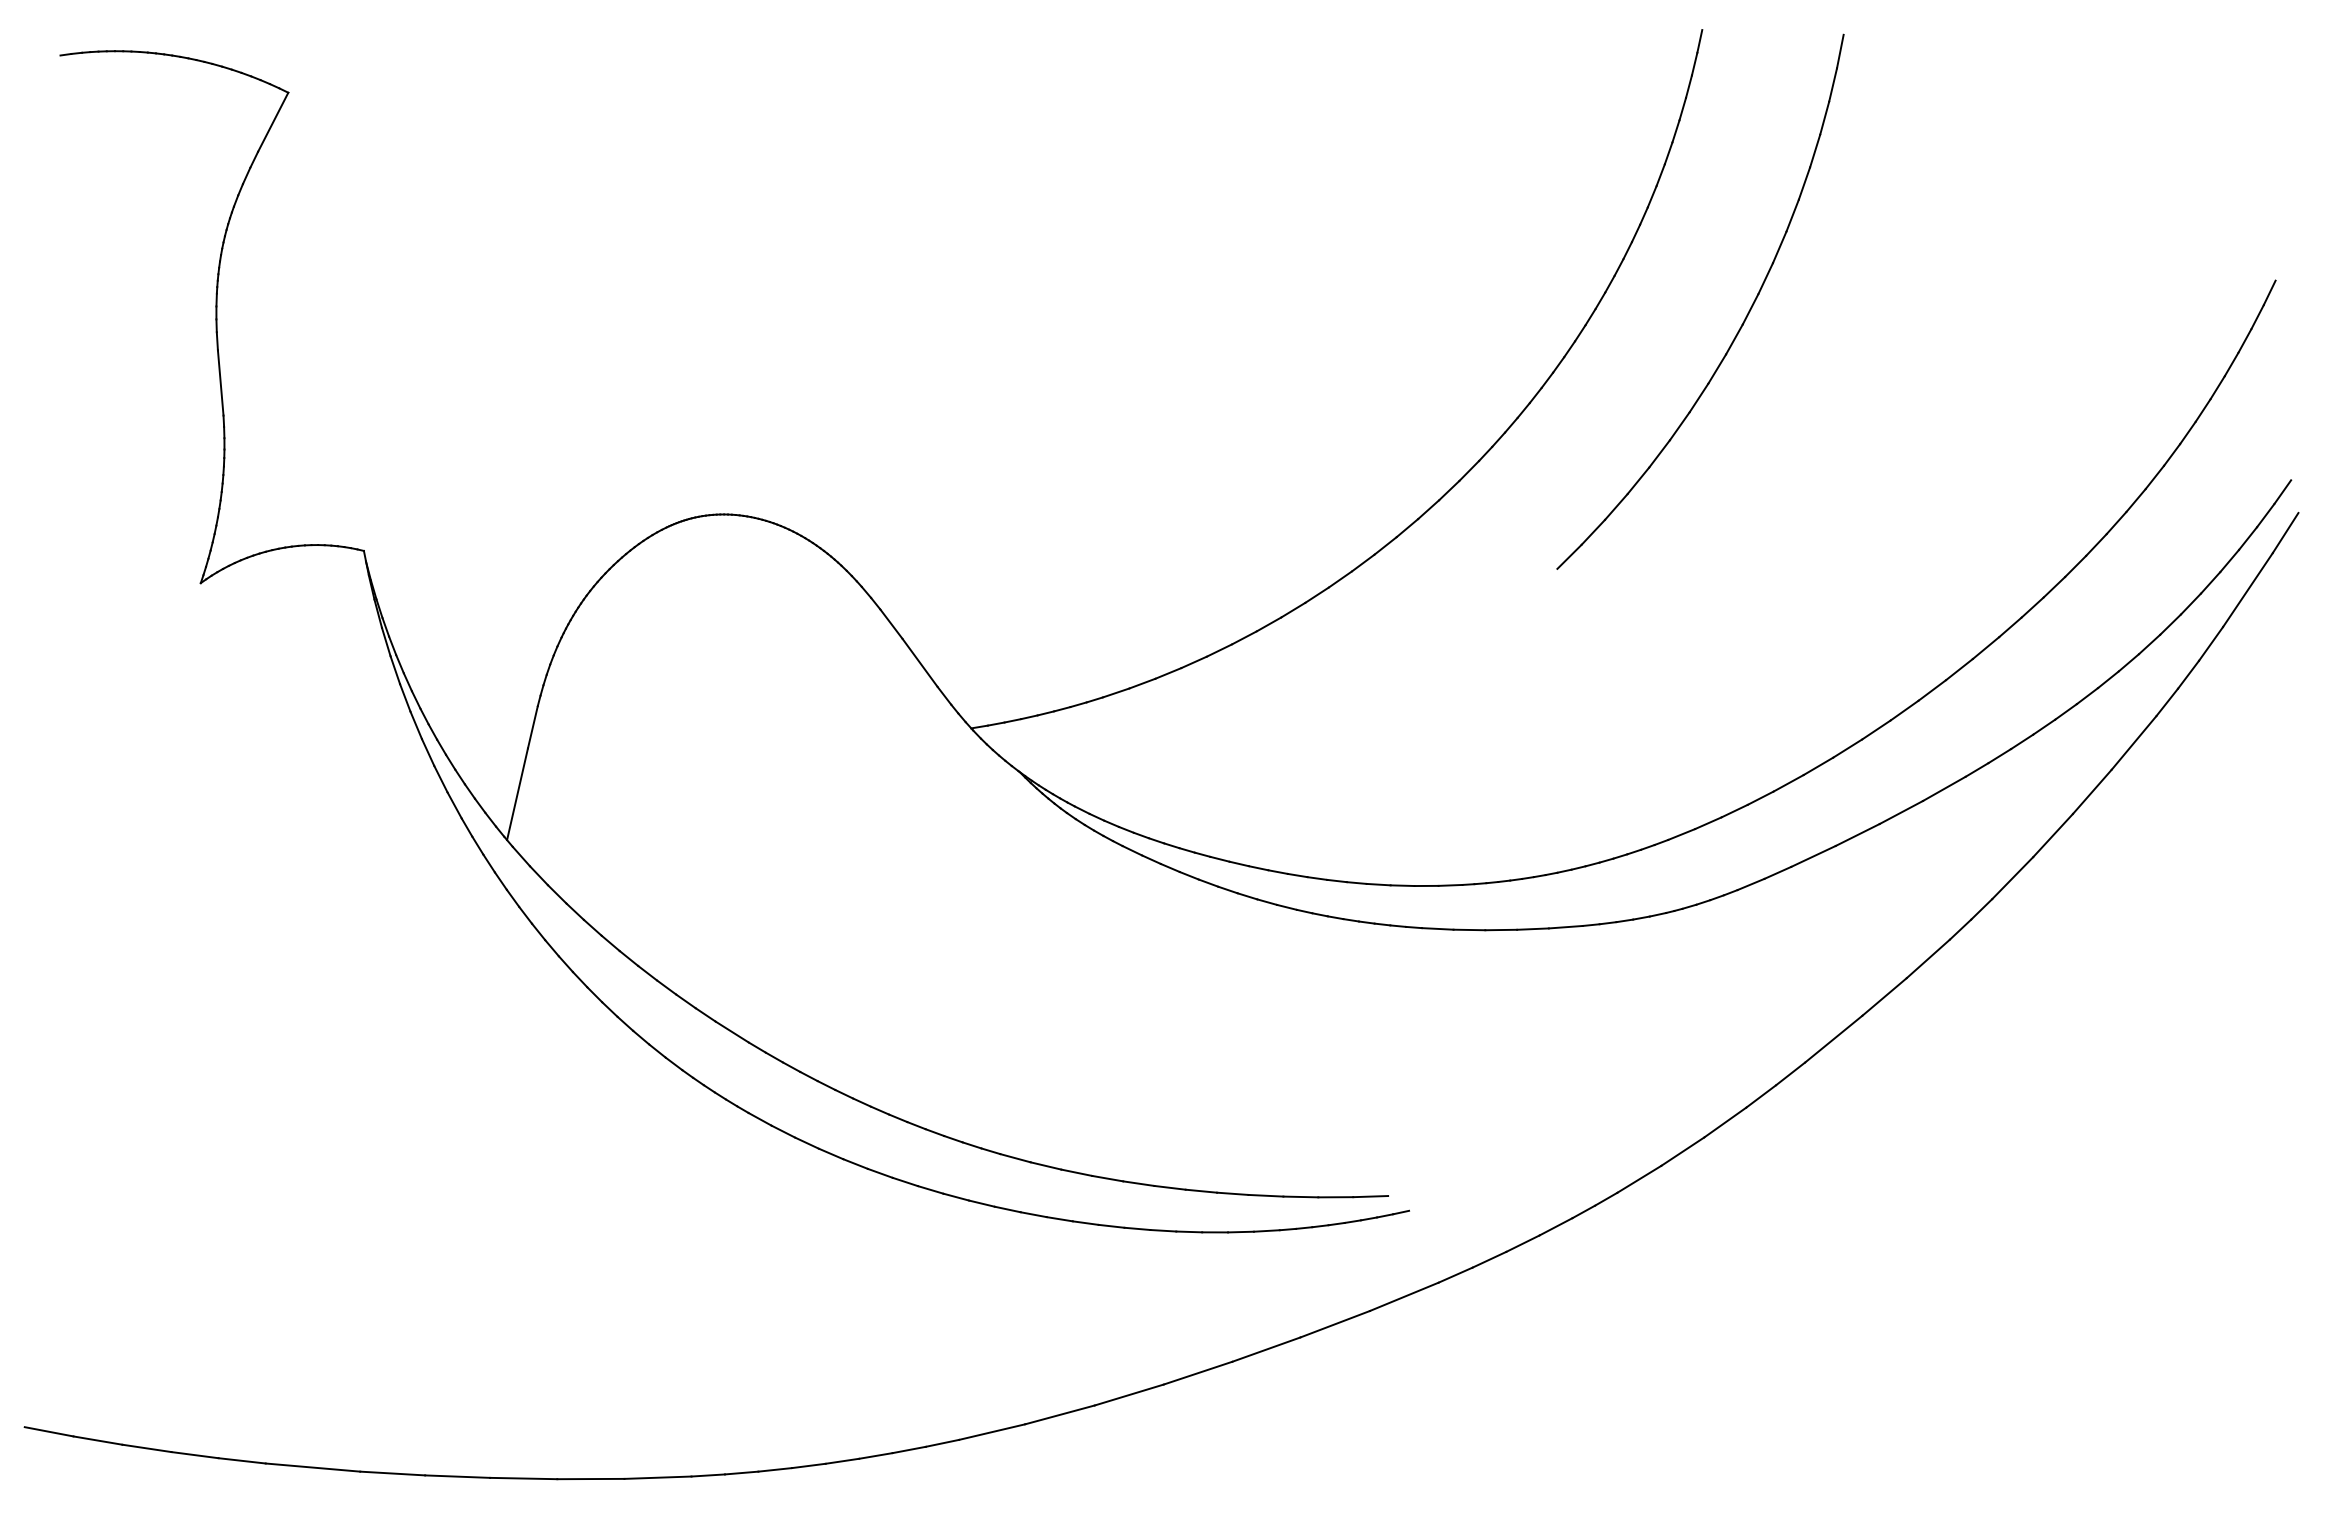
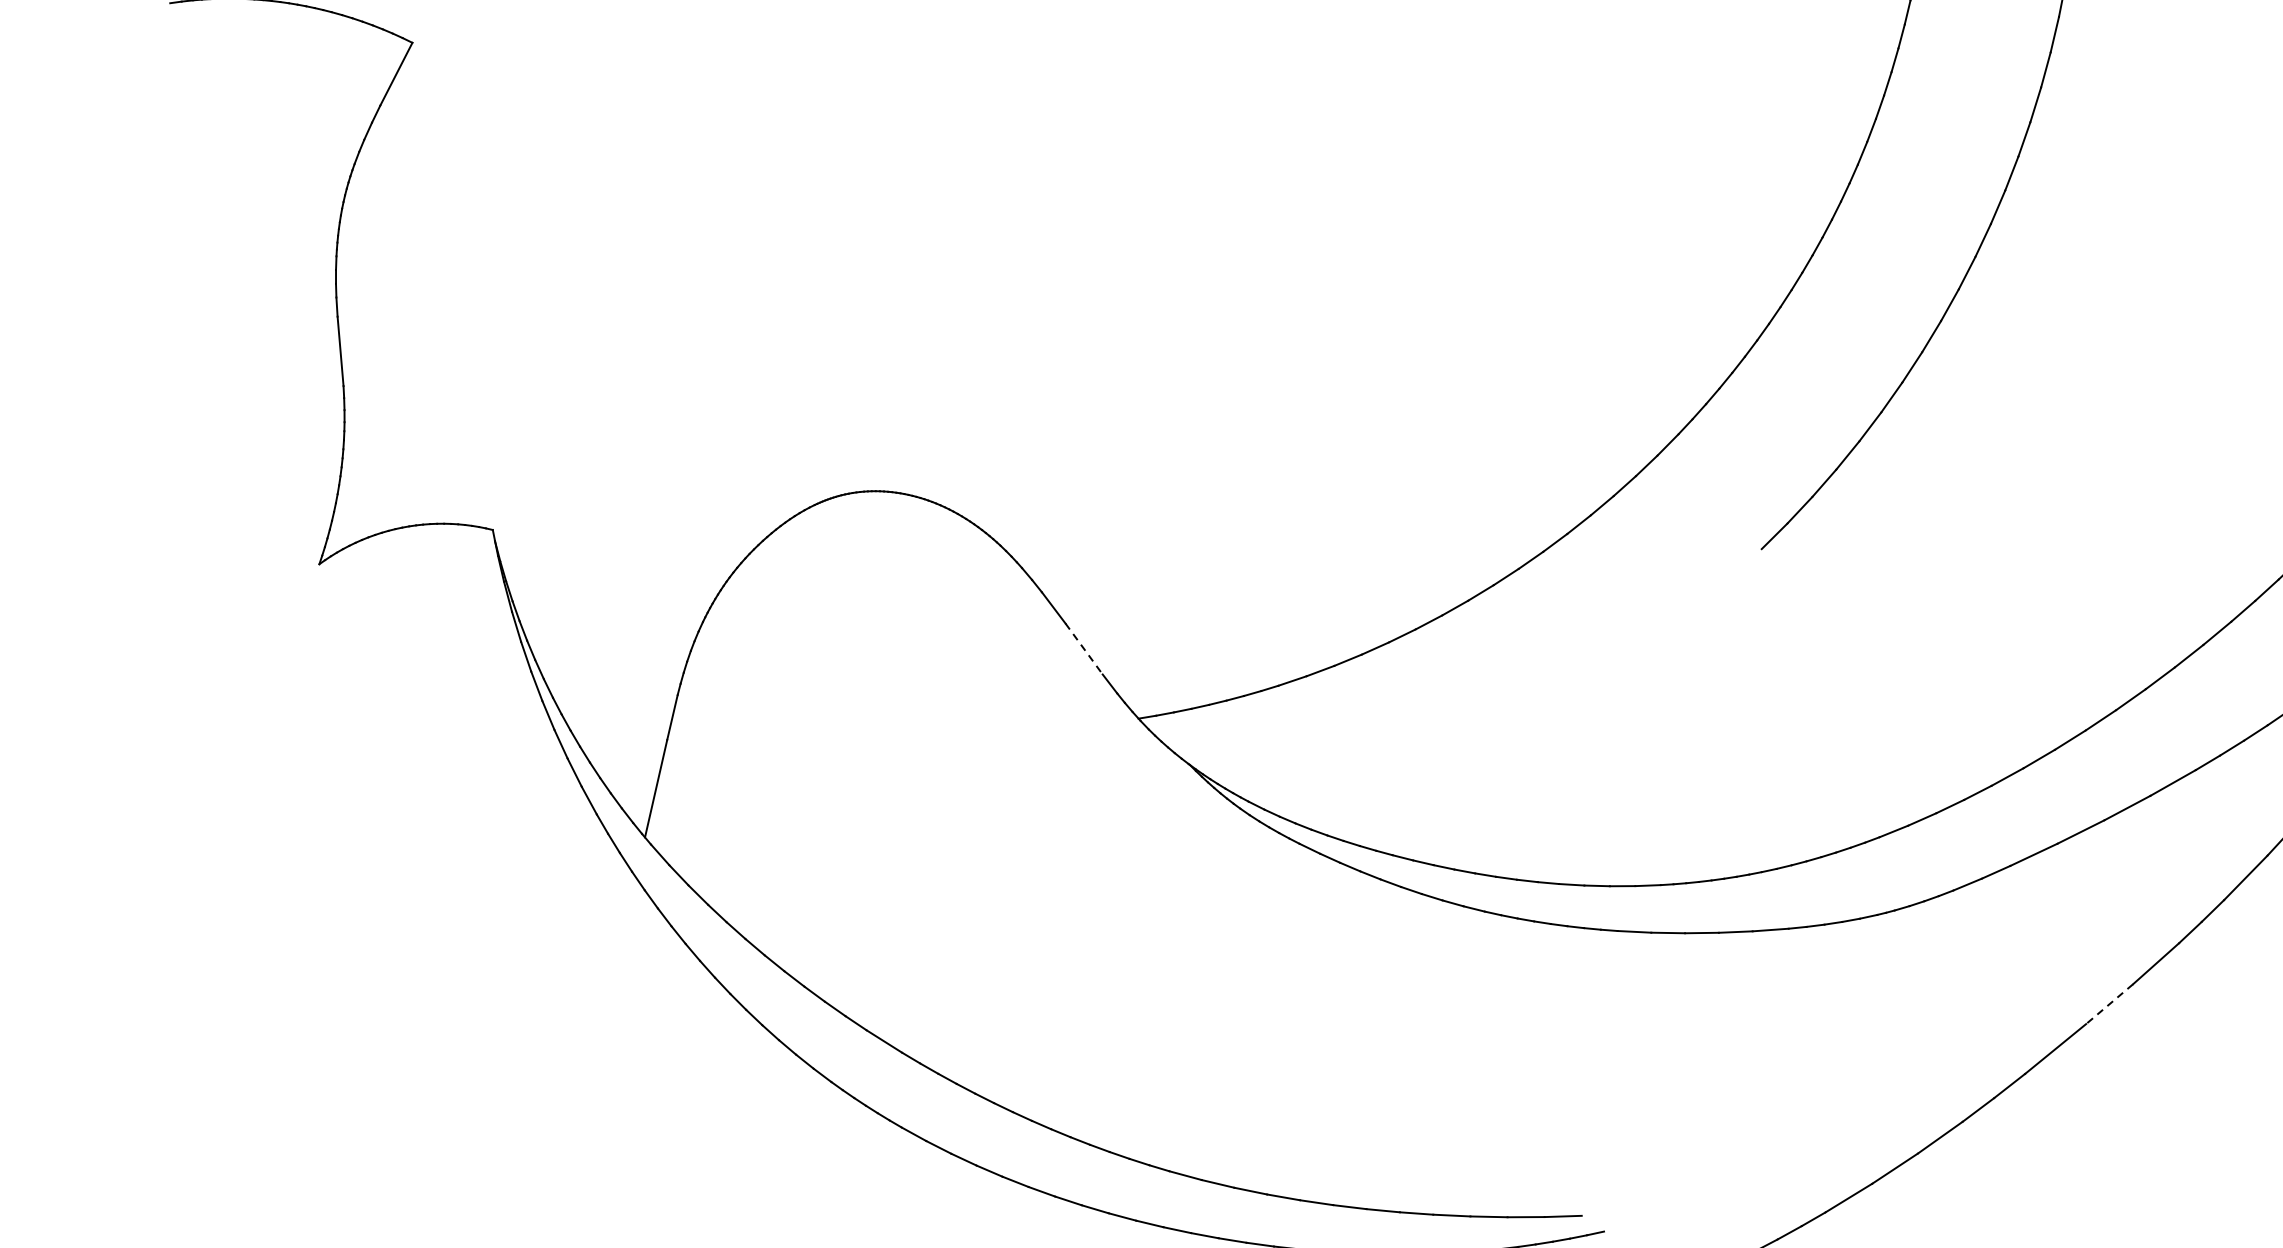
line: (920, 662) -> (1084, 648), solid -> dashed
line: (1884, 996) -> (2109, 1003), solid -> dashed

